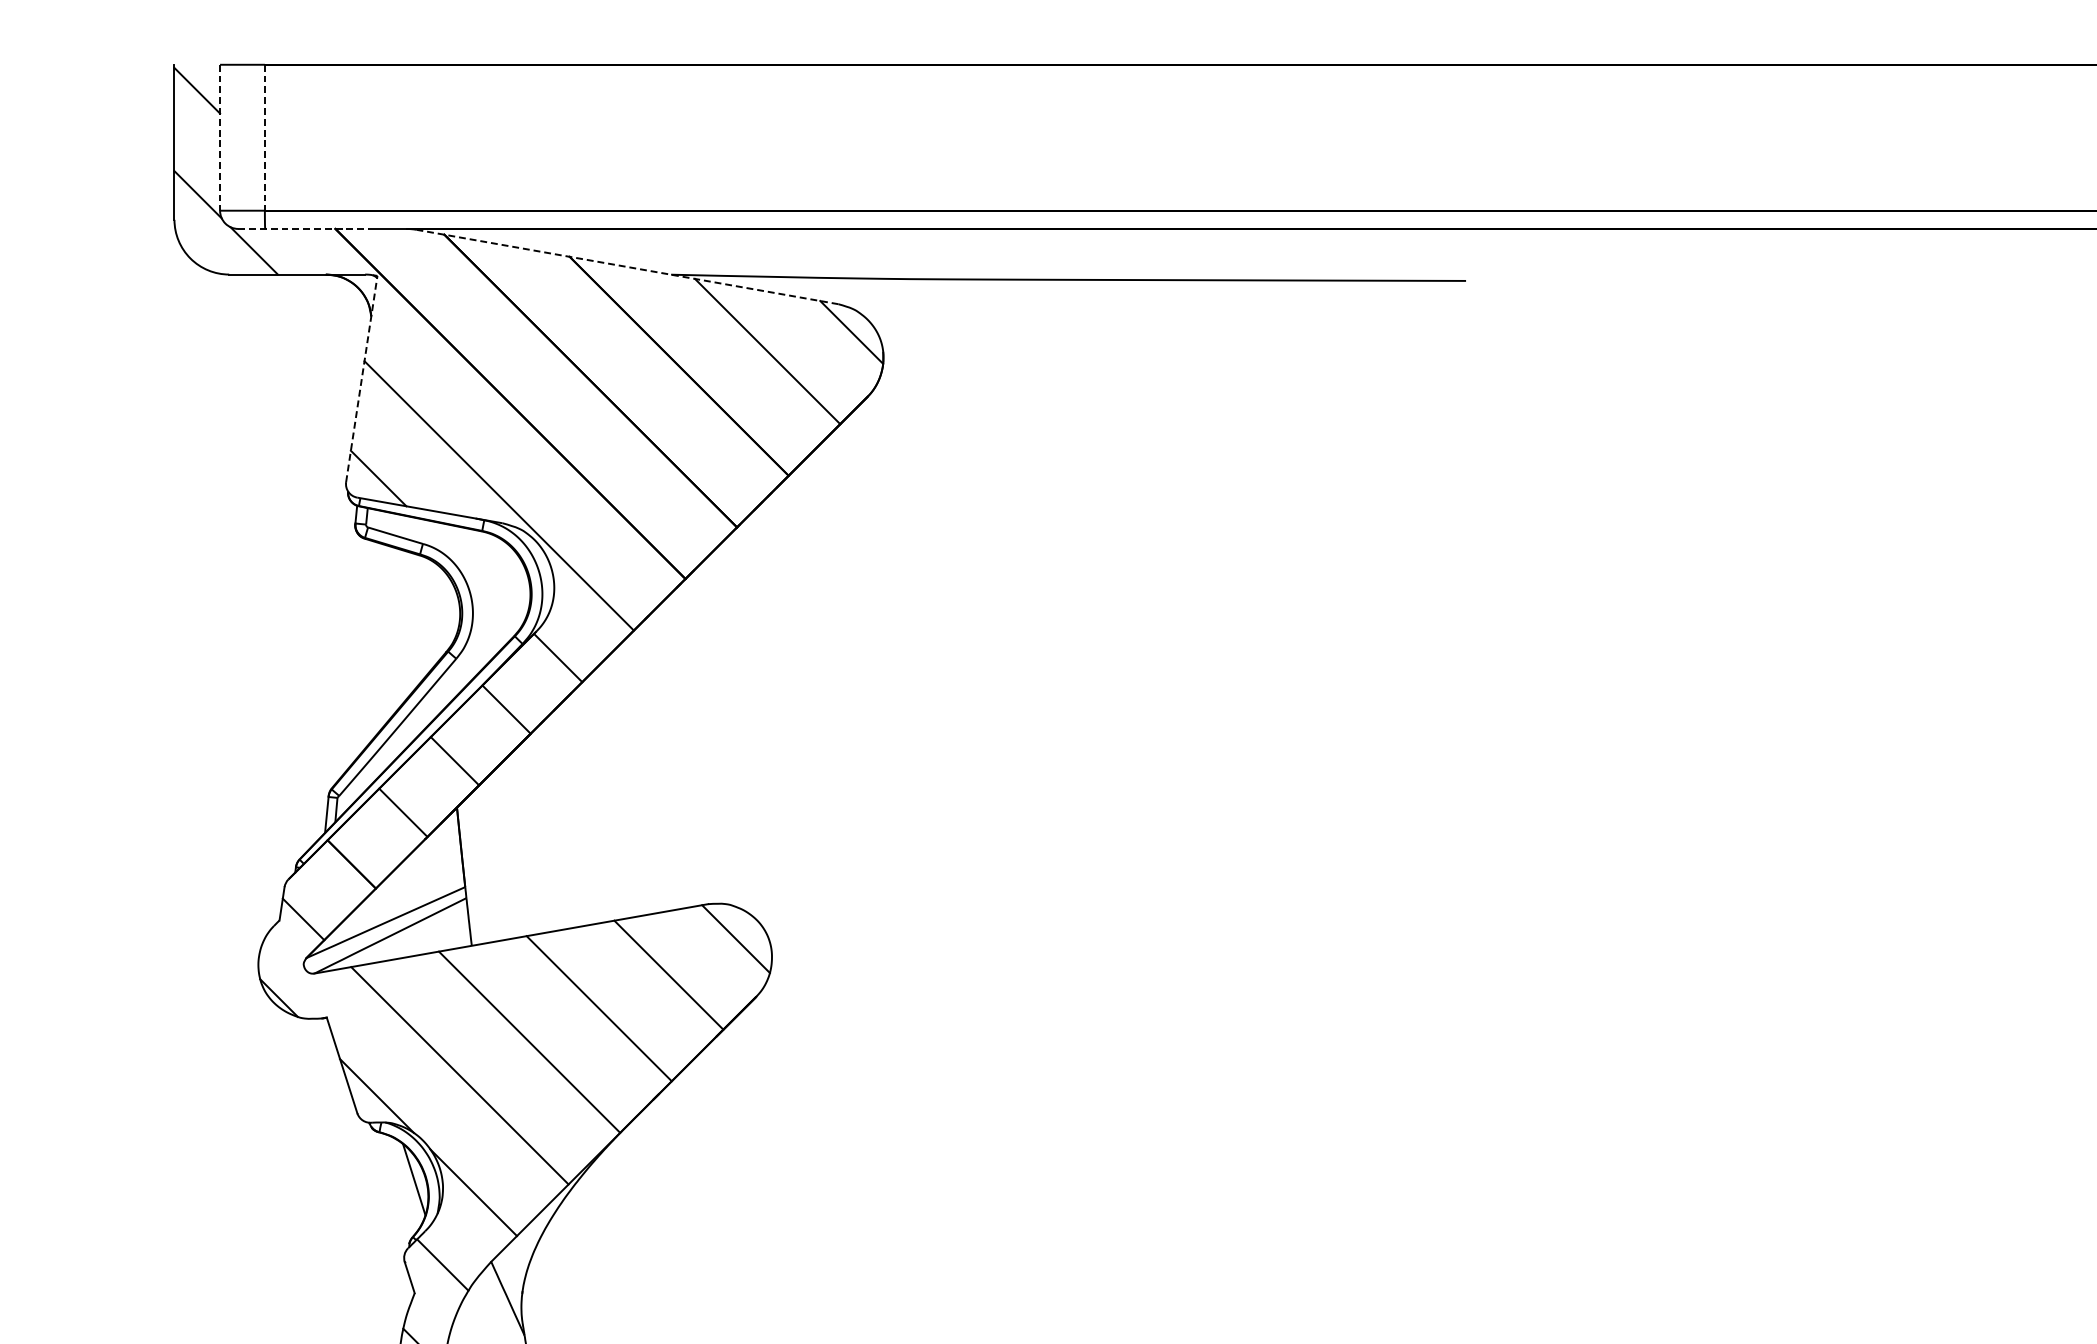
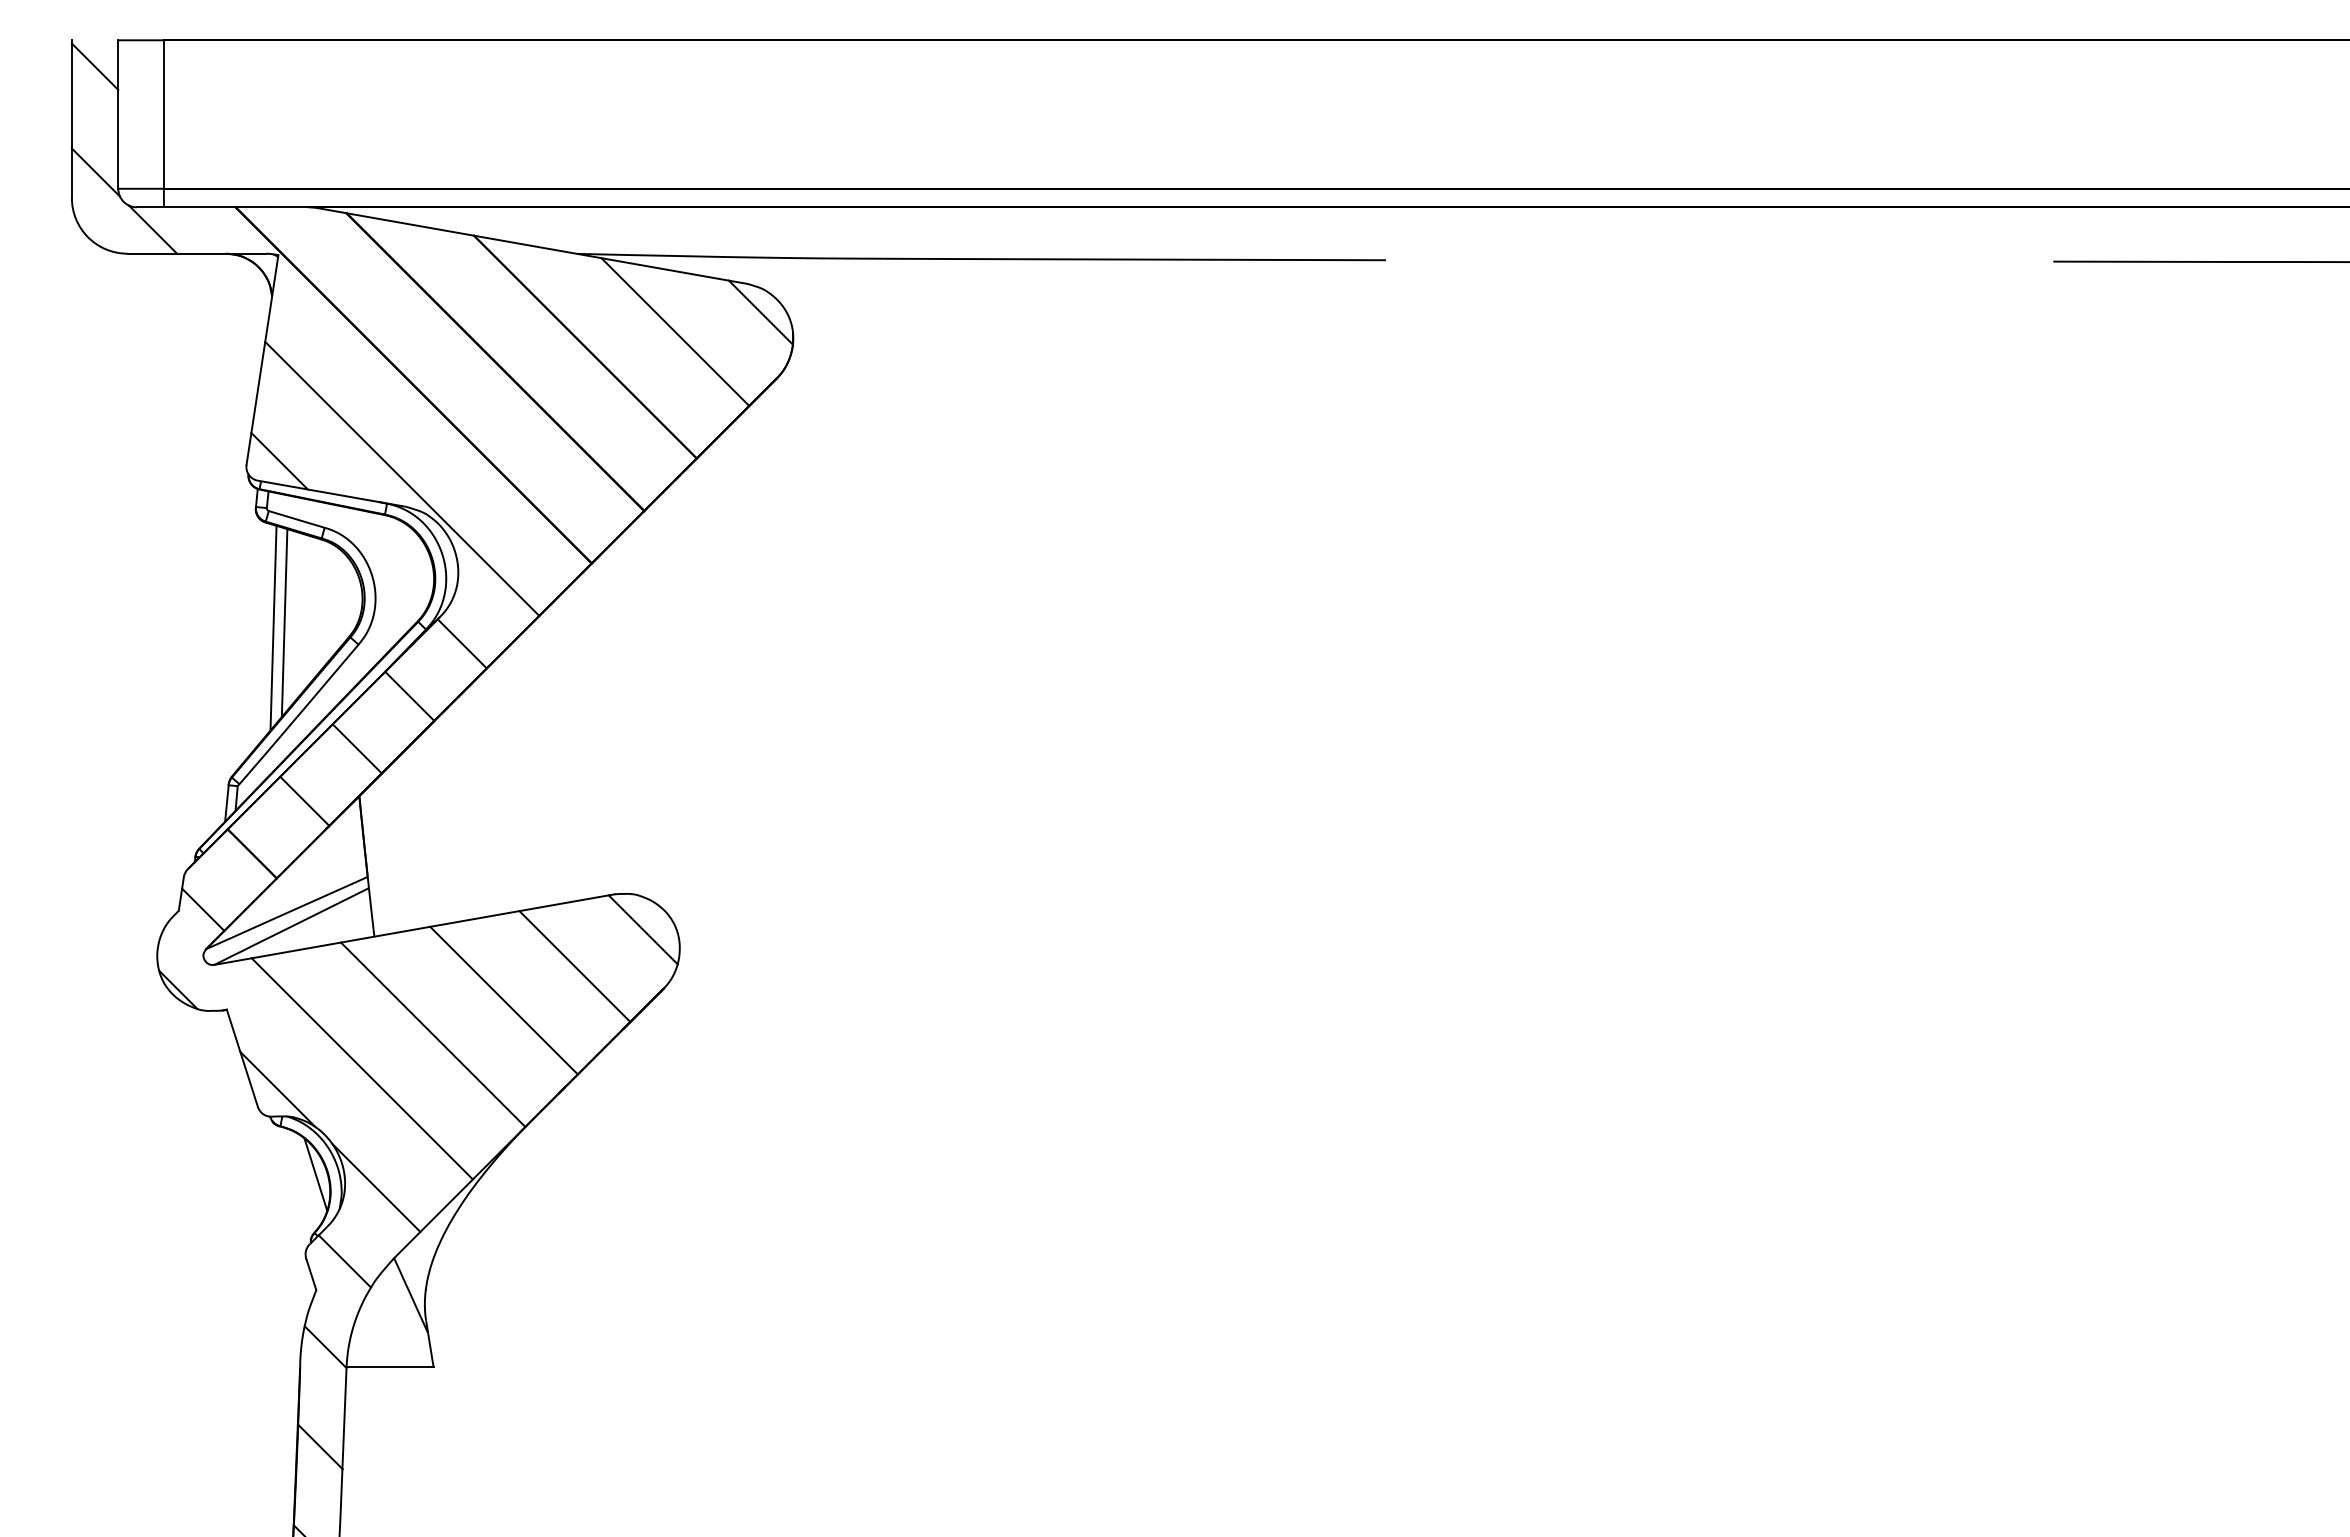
line: (220, 138) -> (118, 115), dashed -> solid
line: (264, 138) -> (163, 115), dashed -> solid
line: (303, 229) -> (203, 207), dashed -> solid
line: (627, 266) -> (532, 245), dashed -> solid
line: (361, 378) -> (262, 359), dashed -> solid
line: (383, 638) -> (284, 623), added
line: (372, 641) -> (273, 627), added

